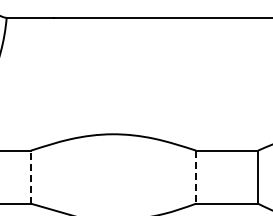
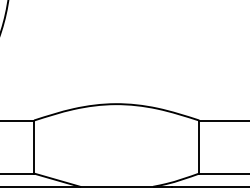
line: (30, 177) -> (33, 147), dashed -> solid
line: (196, 177) -> (199, 147), dashed -> solid

